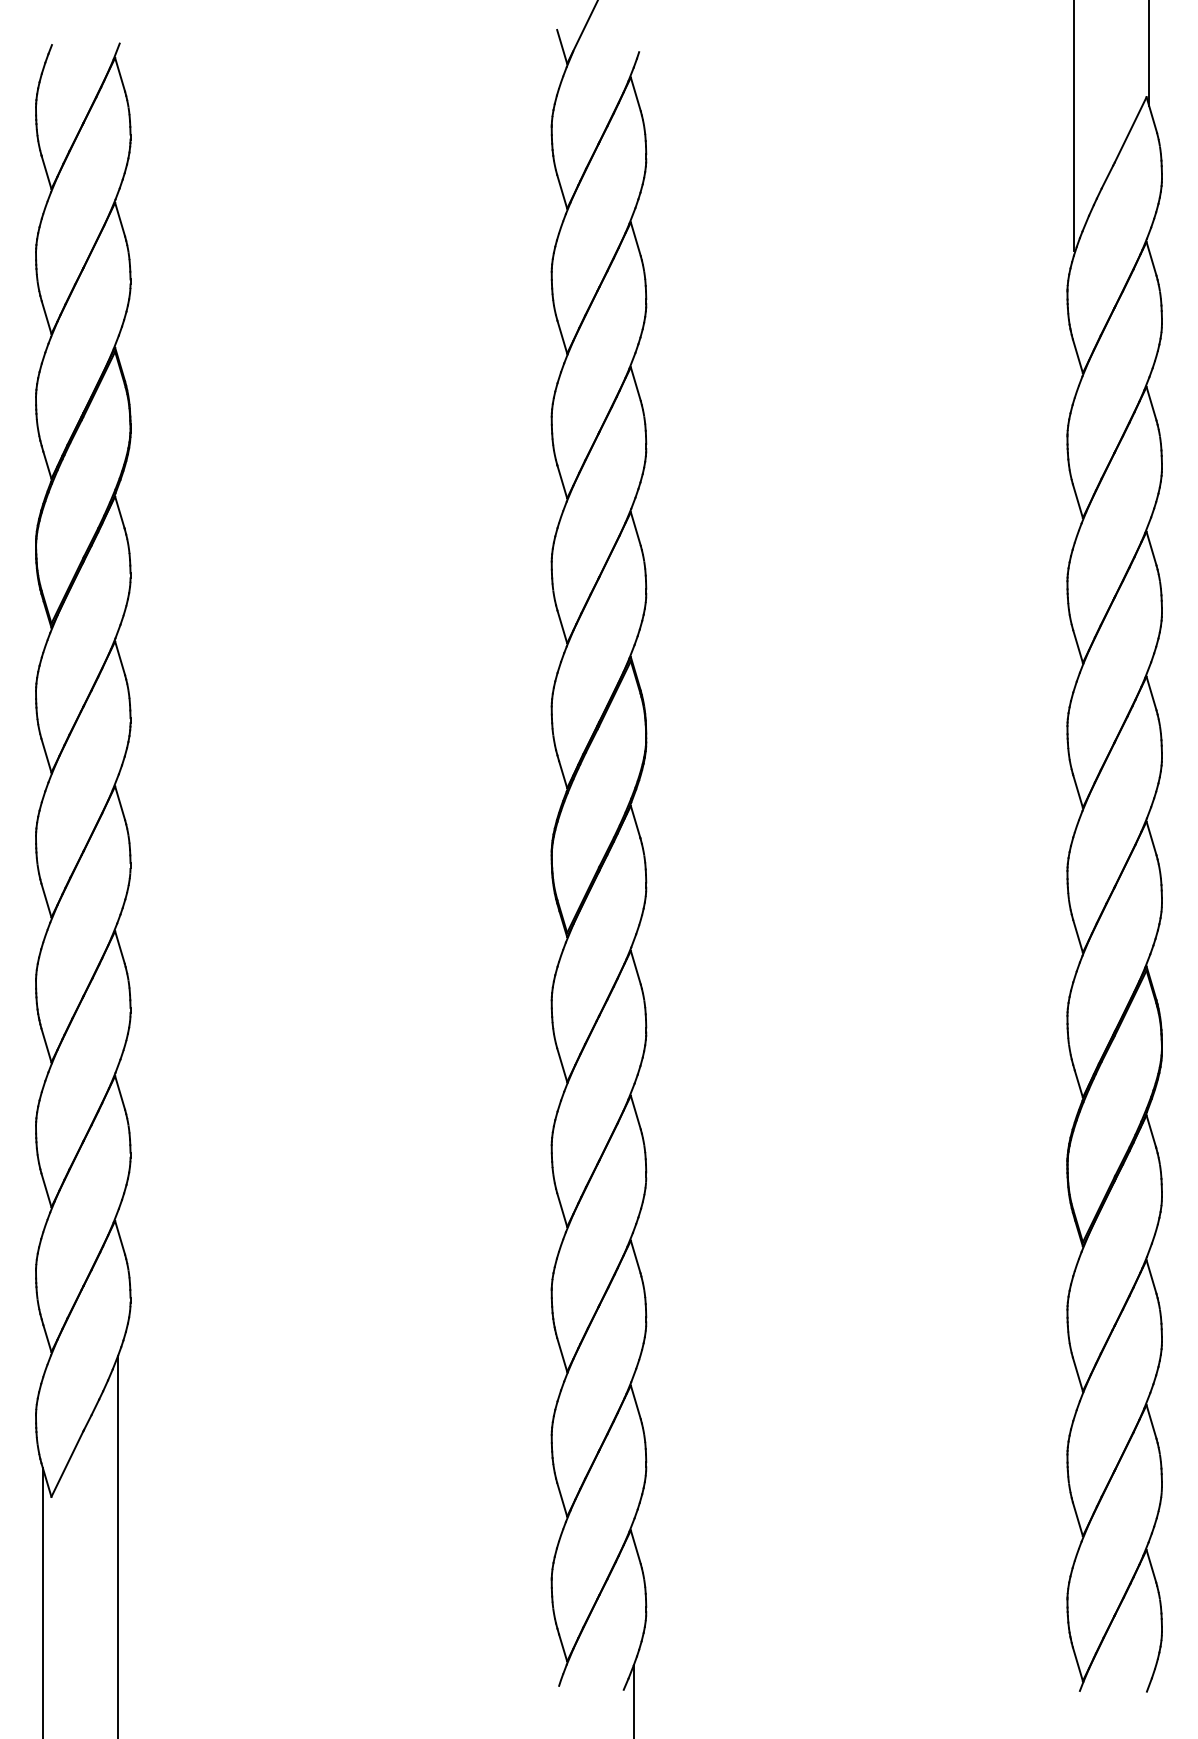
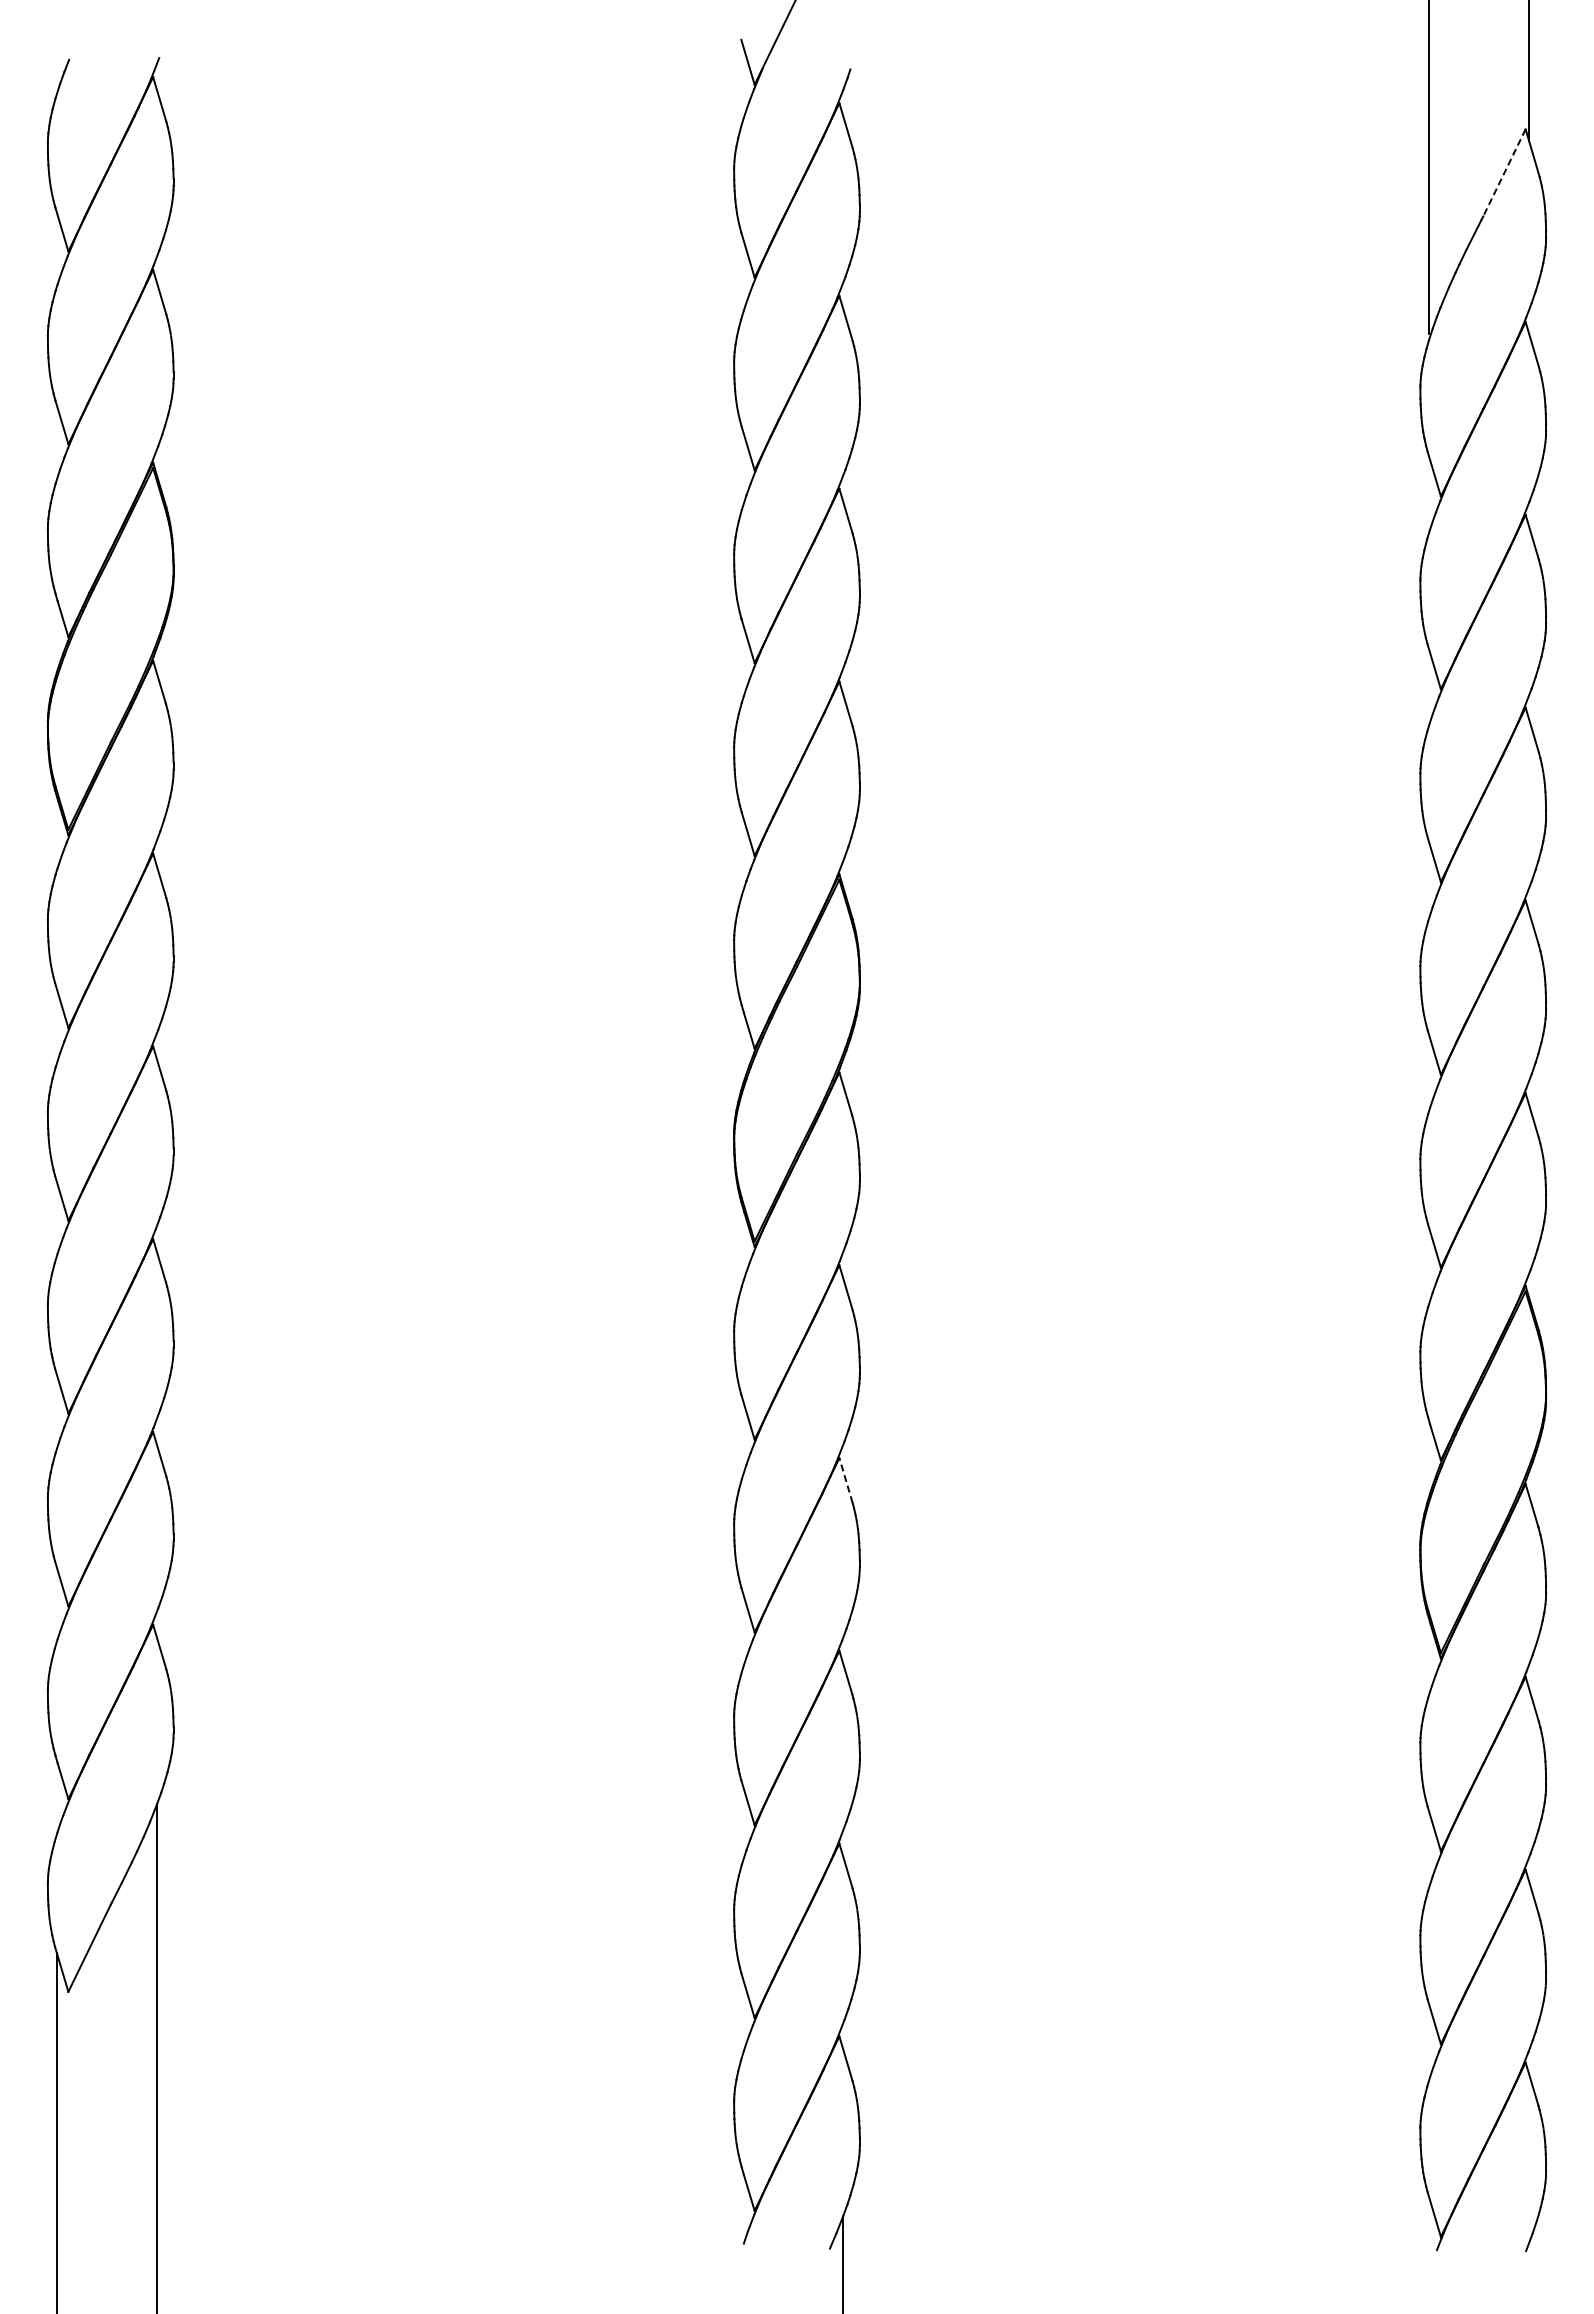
line: (1130, 130) -> (1504, 173), solid -> dashed
line: (635, 1112) -> (845, 1480), solid -> dashed

